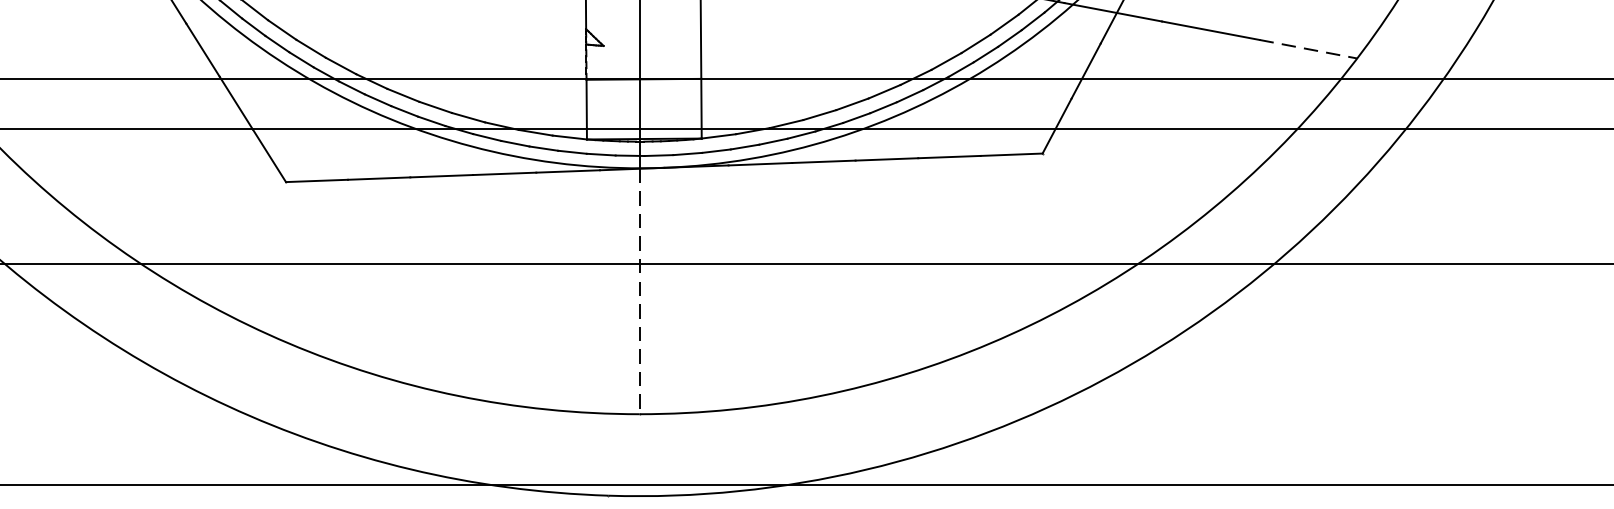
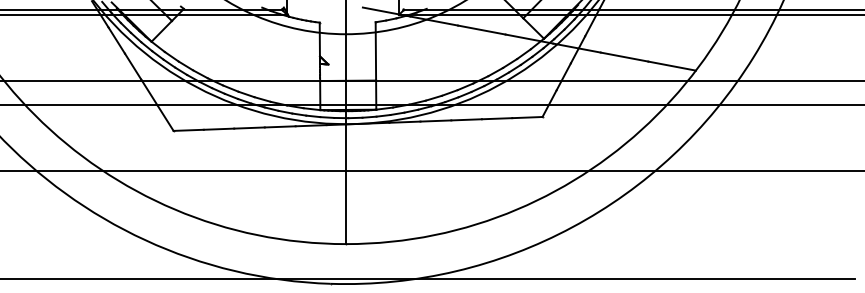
line: (1309, 50) -> (672, 66), dashed -> solid
line: (640, 291) -> (346, 184), dashed -> solid

